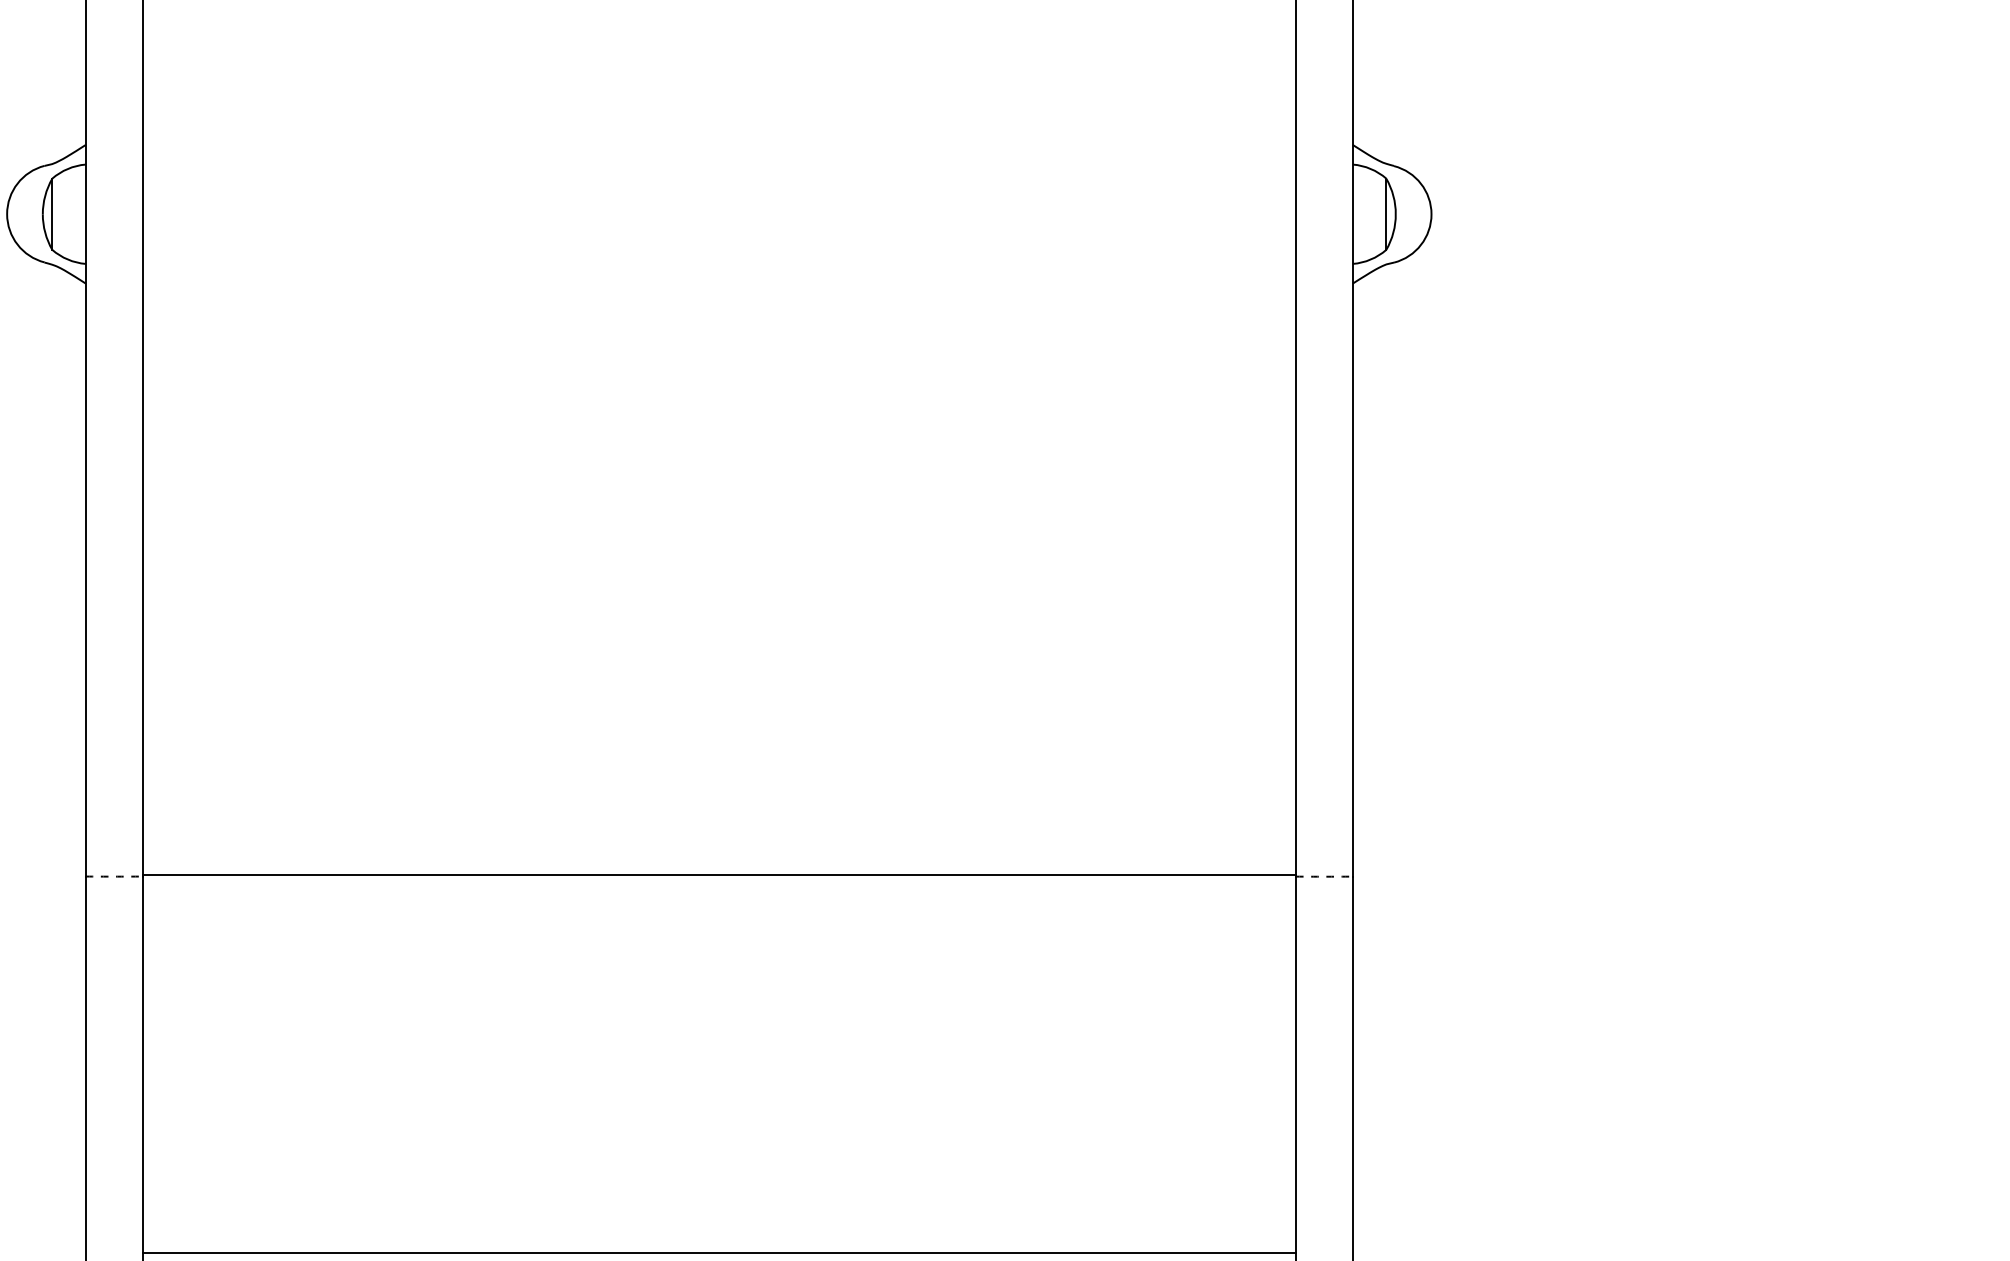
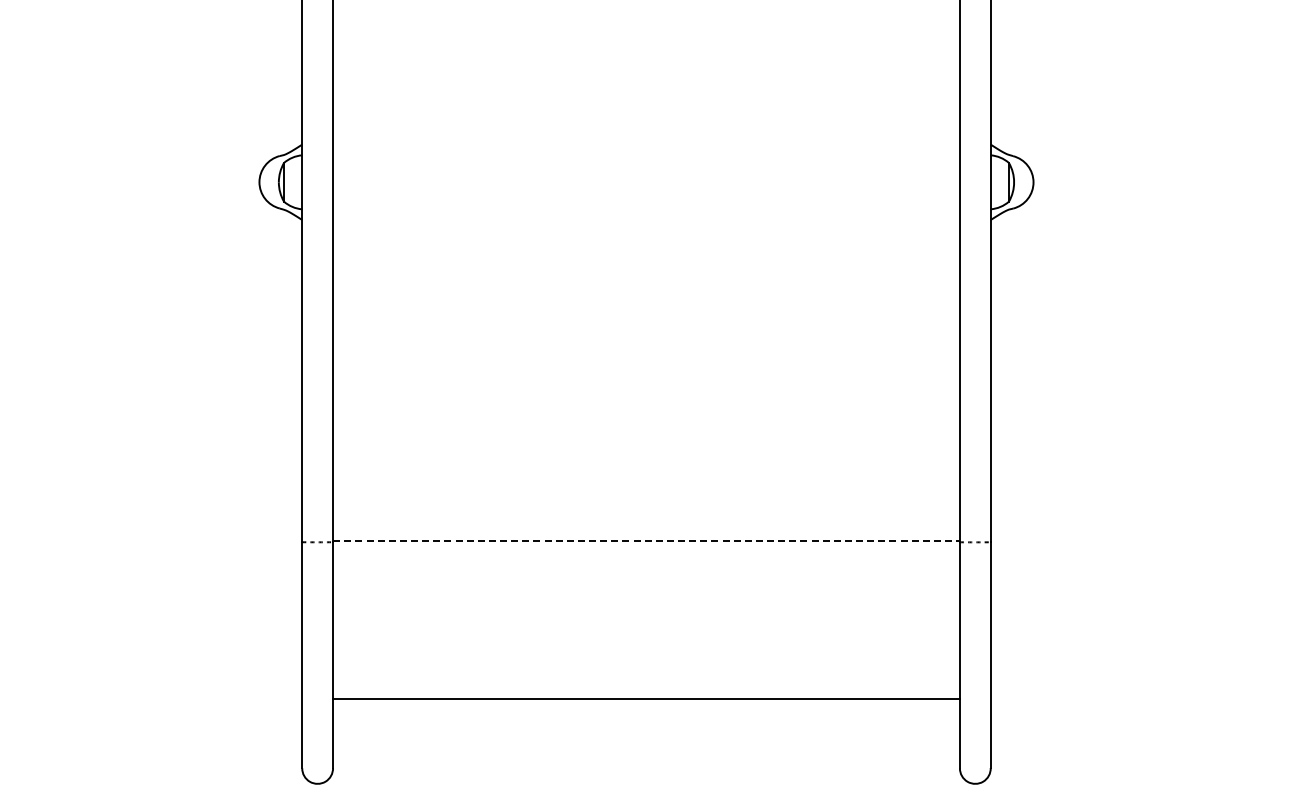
line: (721, 875) -> (647, 541), solid -> dashed
line: (719, 1252) -> (646, 698), moved

